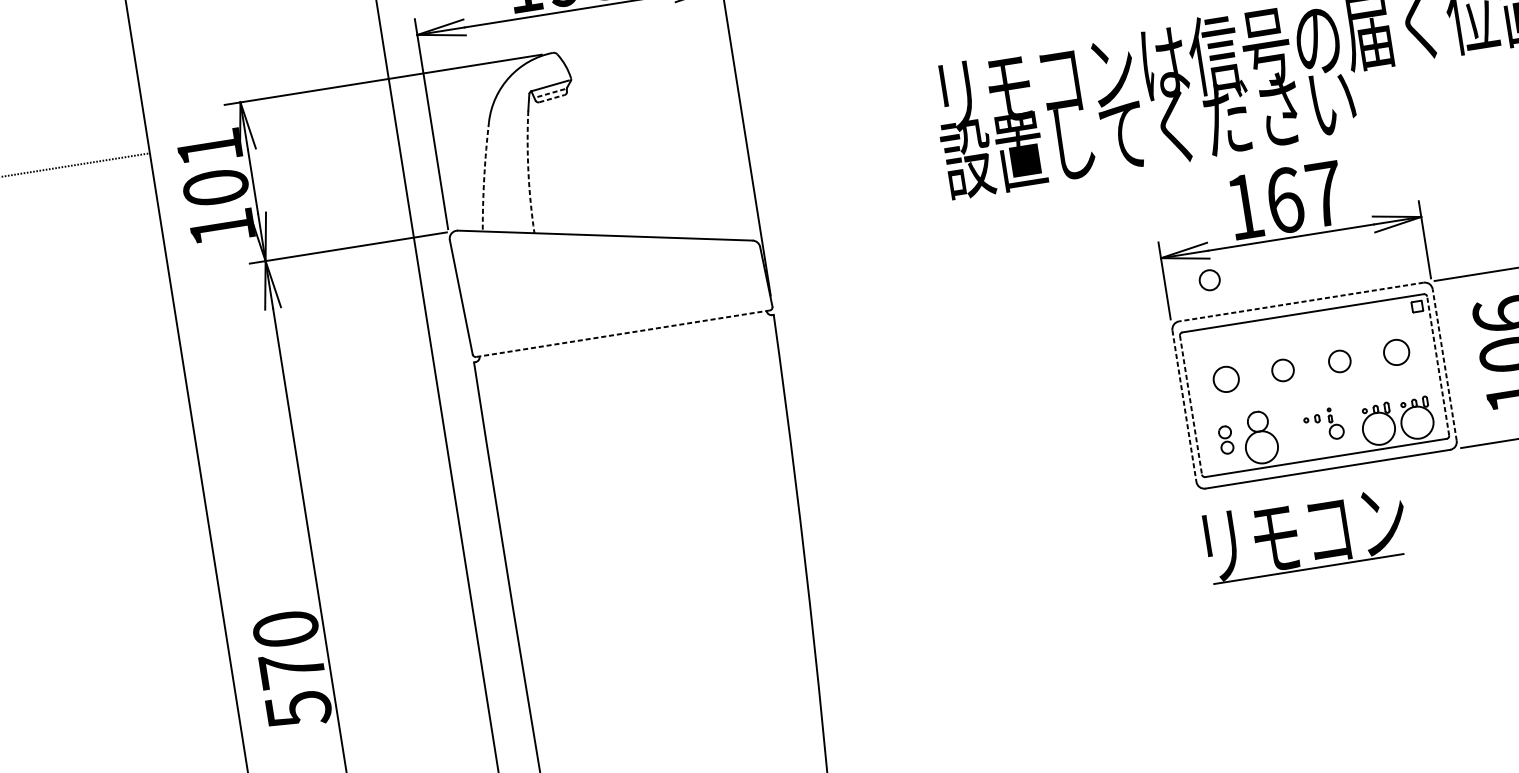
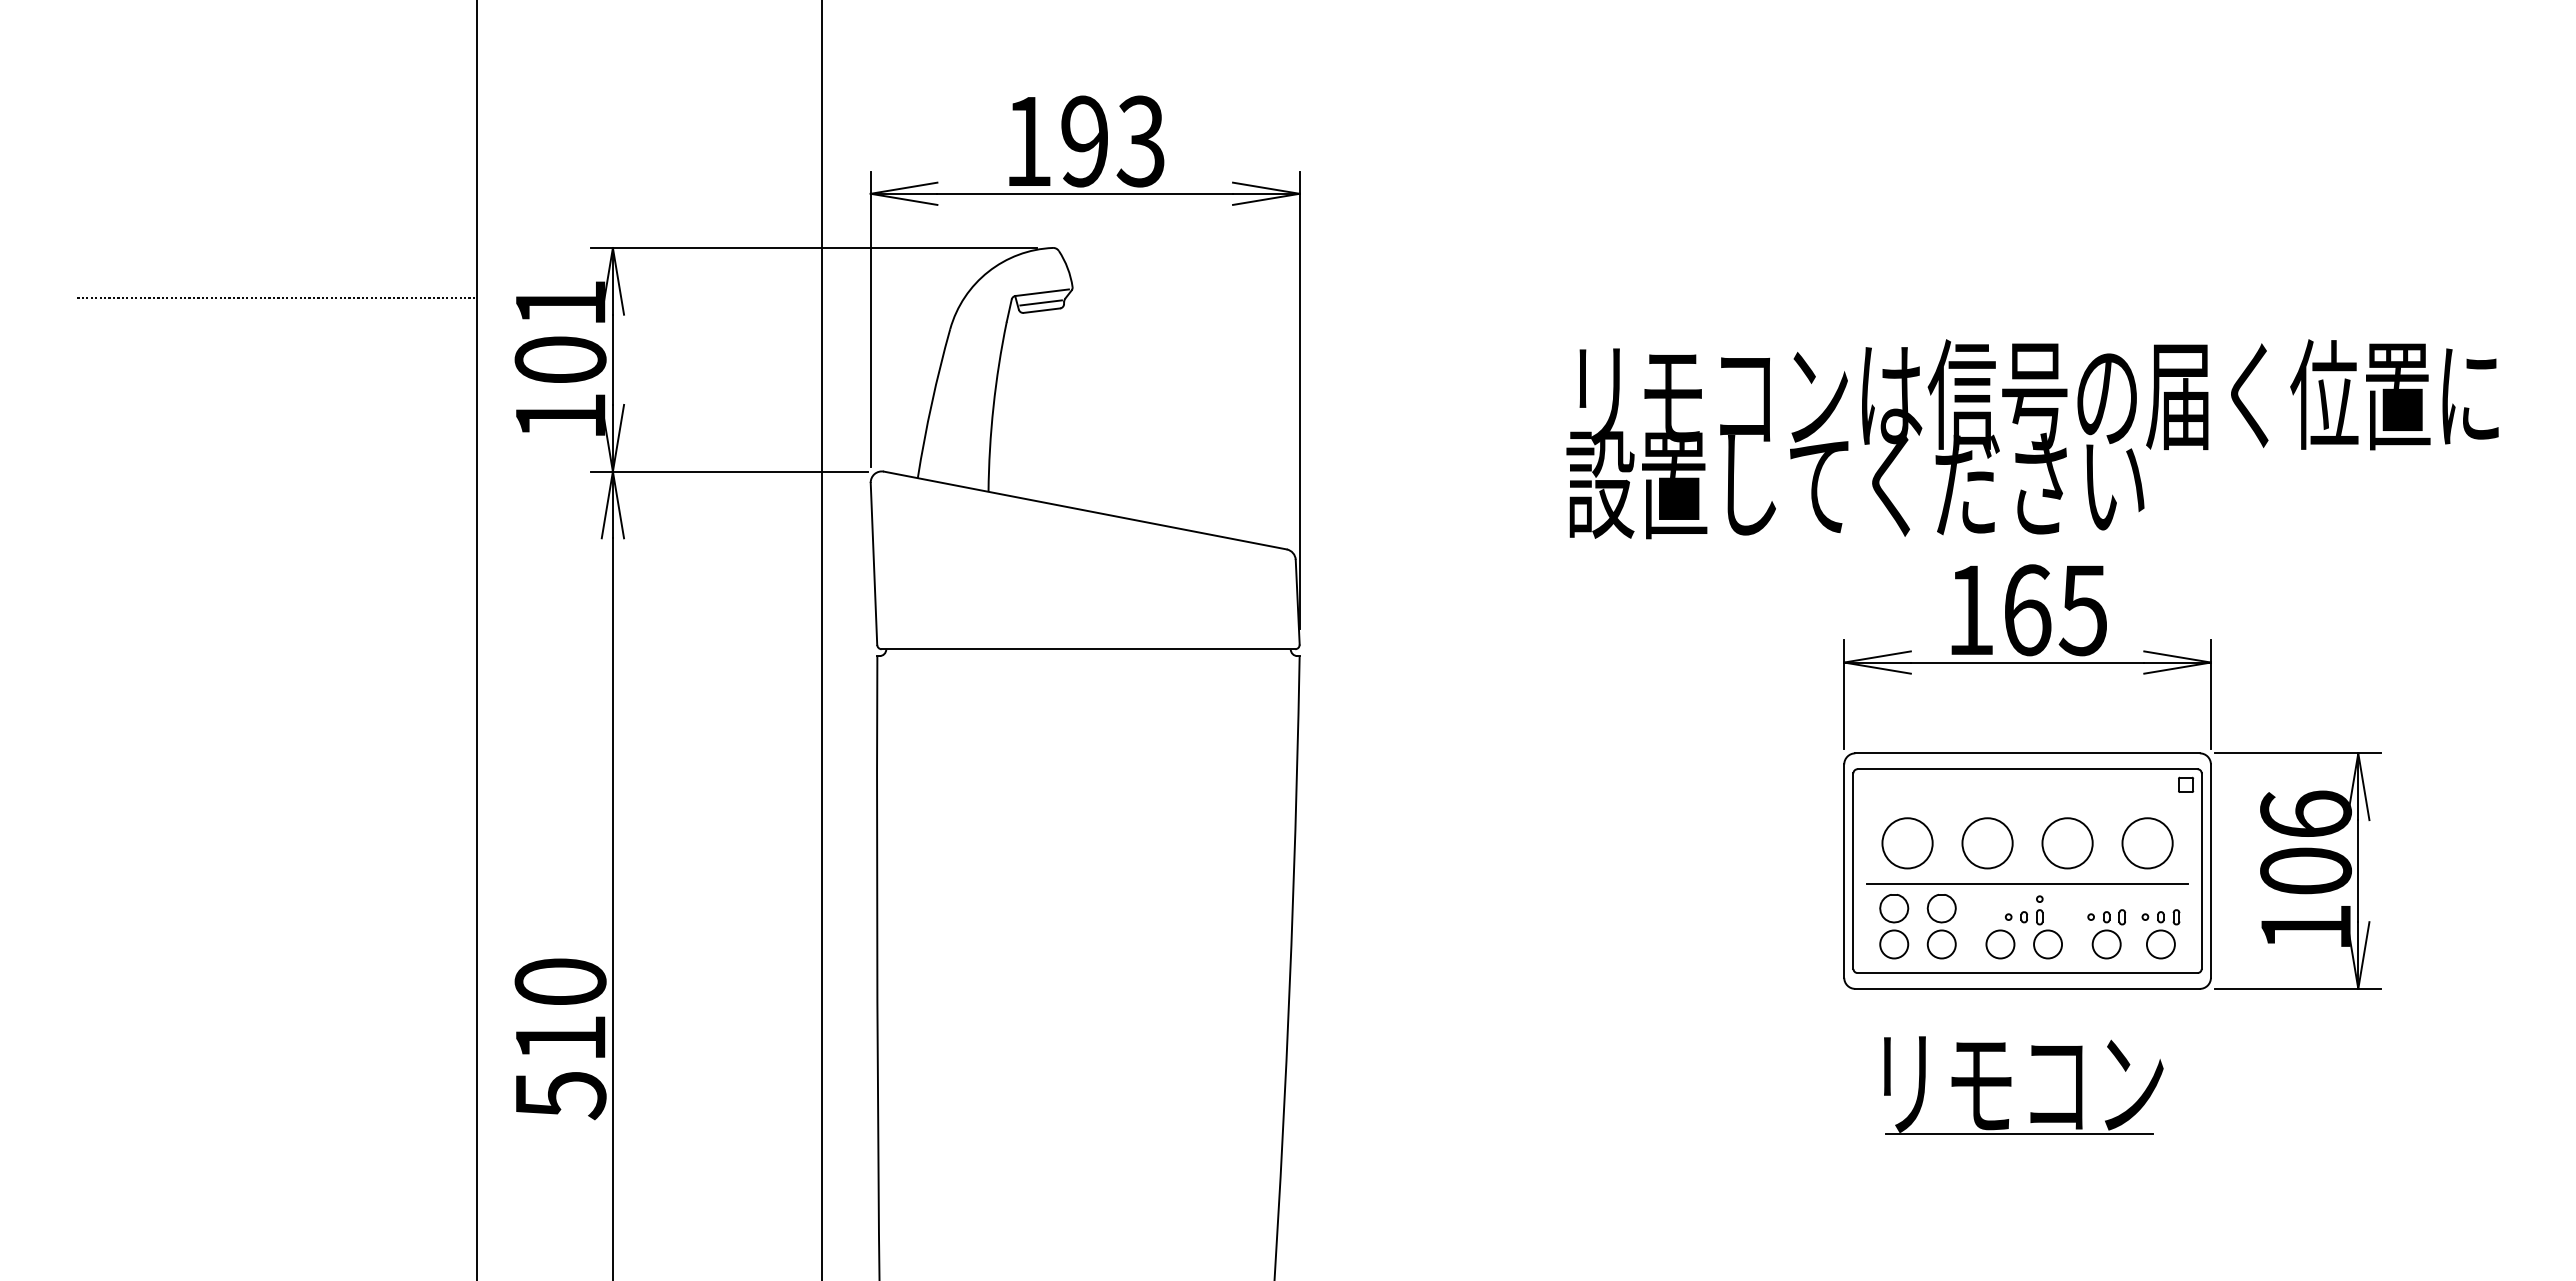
line: (550, 92) -> (1041, 302), dashed -> solid
line: (552, 98) -> (1042, 310), dashed -> solid
arc: (528, 172) -> (993, 406), dashed -> solid
arc: (484, 176) -> (931, 403), dashed -> solid
text: (1324, 194) -> (2082, 610), 167 -> 165
circle: (1209, 280) -> (2000, 944), moved
line: (1301, 302) -> (2027, 753), dashed -> solid
line: (623, 333) -> (1088, 649), dashed -> solid
circle: (1396, 352) -> (2147, 843), size x1.43
circle: (1339, 361) -> (2067, 843), size x1.67
line: (1444, 365) -> (2210, 871), dashed -> solid
line: (1438, 366) -> (2201, 871), dashed -> solid
circle: (1283, 370) -> (1987, 843), size x1.67
circle: (1226, 379) -> (1907, 843), size x1.43
line: (1315, 394) -> (2027, 883), added
line: (1191, 405) -> (1853, 871), dashed -> solid
line: (1184, 406) -> (1844, 871), dashed -> solid
circle: (1417, 422) -> (2160, 944), size x0.62
part: (1335, 423) -> (2047, 927), size x1.43
circle: (1378, 428) -> (2106, 944), size x0.62
part: (1226, 439) -> (1894, 926), size x1.67
circle: (1261, 447) -> (1941, 944), size x0.62
part: (1297, 535) -> (2011, 1085), moved
text: (292, 669) -> (560, 1038), 570 -> 510

